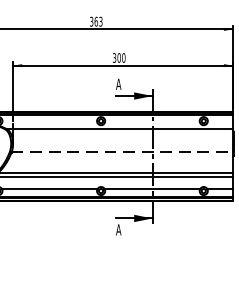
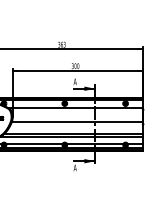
line: (122, 151) -> (77, 121), dashed -> solid

